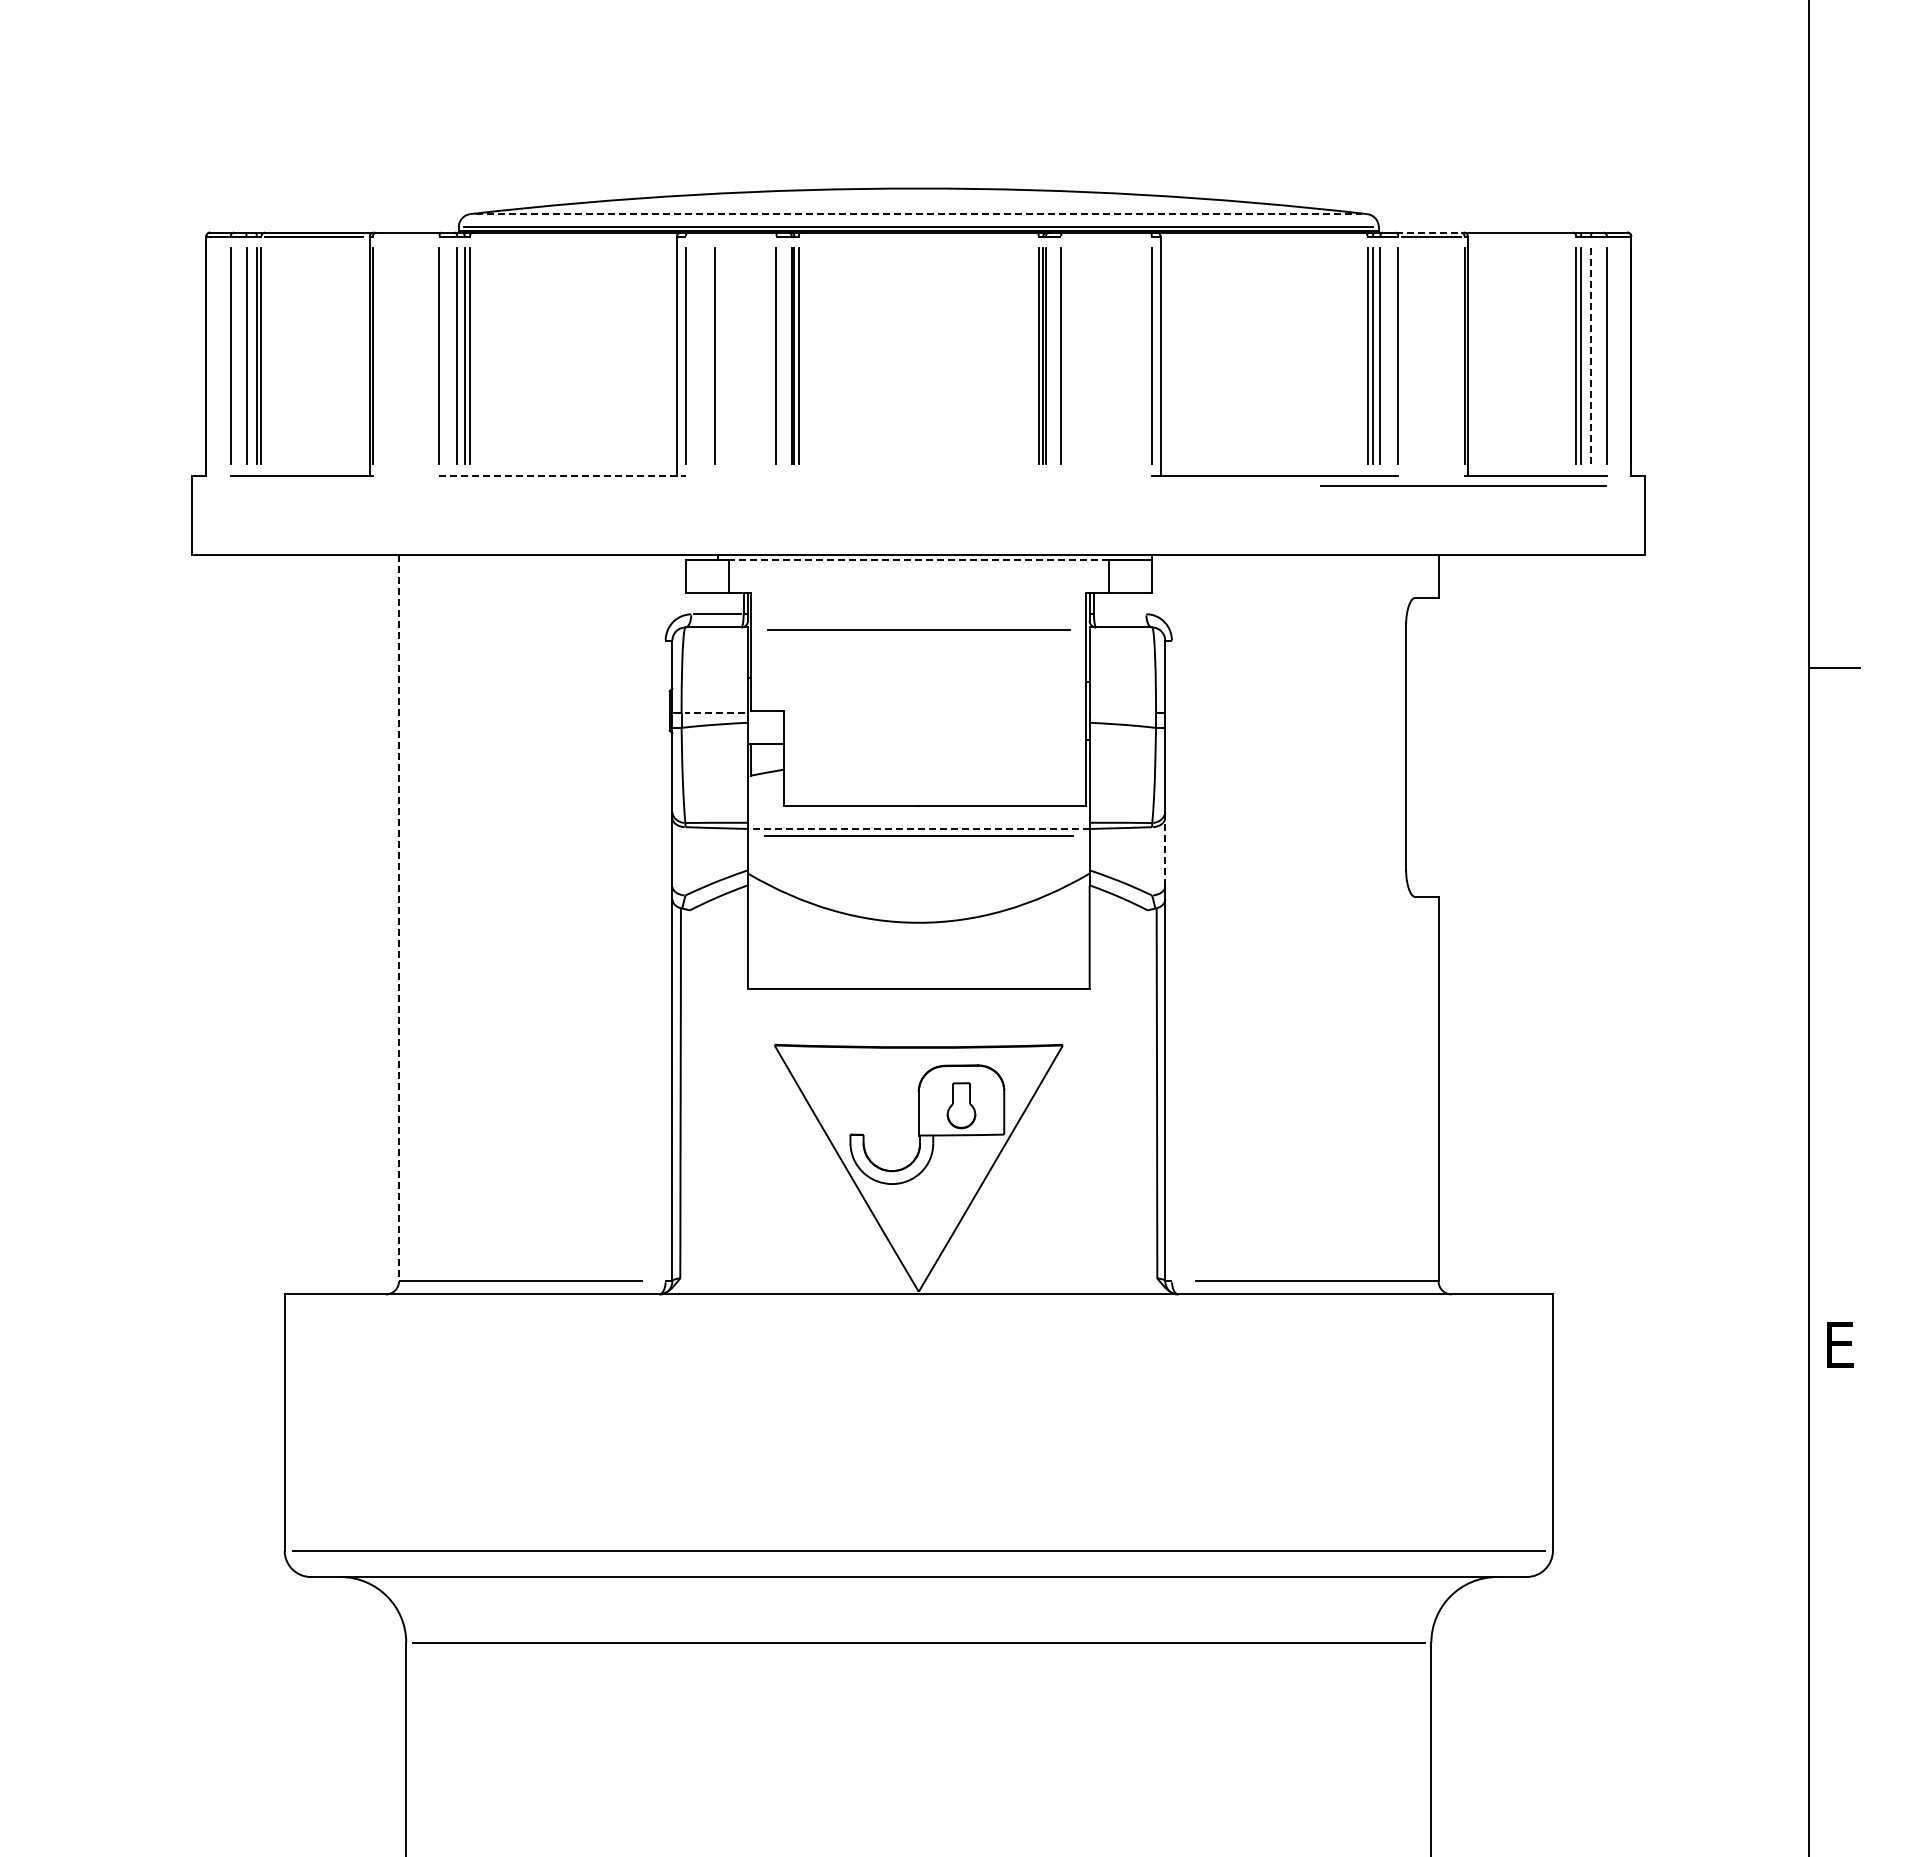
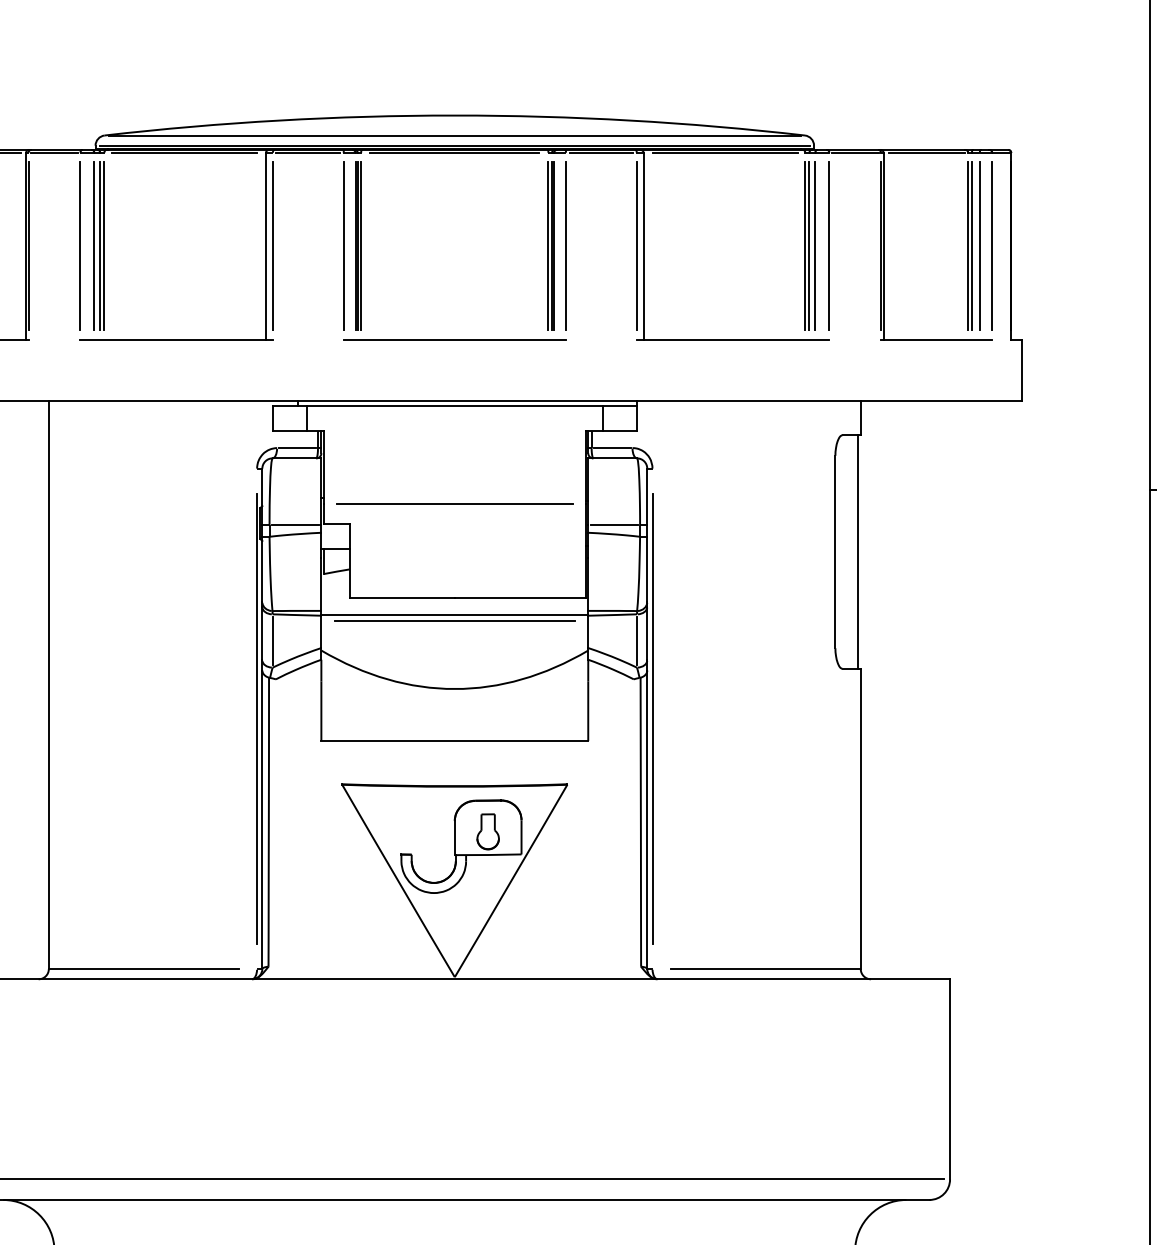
line: (918, 214) -> (454, 135), dashed -> solid
line: (1428, 232) -> (852, 149), dashed -> solid
line: (405, 236) -> (53, 153), added
line: (572, 236) -> (184, 153), added
line: (730, 236) -> (307, 153), added
line: (918, 236) -> (454, 153), added
line: (1106, 236) -> (601, 153), added
line: (1264, 236) -> (724, 153), added
line: (1523, 236) -> (927, 153), added
line: (714, 355) -> (295, 245), removed
line: (1591, 356) -> (980, 246), dashed -> solid
line: (563, 475) -> (177, 339), dashed -> solid
line: (1463, 485) -> (454, 339), moved
line: (918, 559) -> (454, 405), dashed -> solid
line: (1119, 614) -> (611, 448), added
line: (918, 629) -> (454, 503), moved
line: (714, 712) -> (295, 524), dashed -> solid
line: (1122, 712) -> (613, 524), added
line: (1434, 746) -> (857, 551), added
line: (918, 828) -> (454, 615), dashed -> solid
line: (1165, 851) -> (647, 633), dashed -> solid
line: (685, 861) -> (272, 641), added
line: (1152, 861) -> (637, 641), added
line: (399, 918) -> (49, 685), dashed -> solid
line: (665, 960) -> (256, 718), added
line: (1171, 960) -> (652, 718), added

